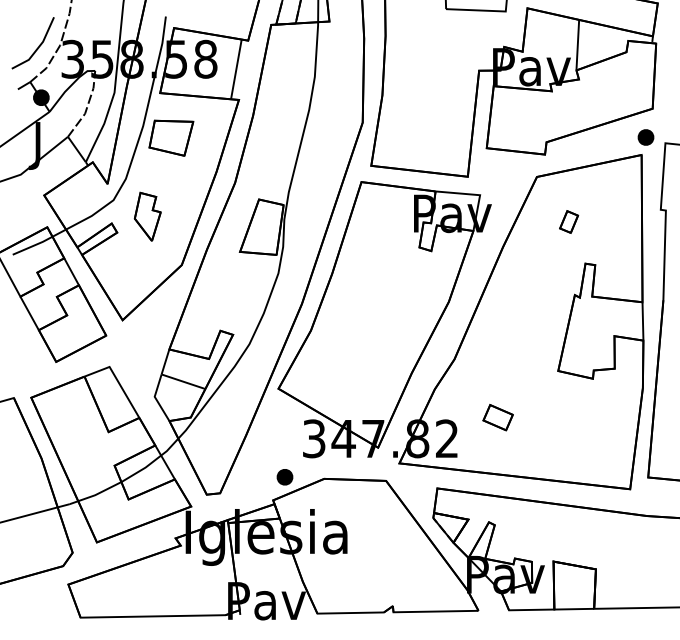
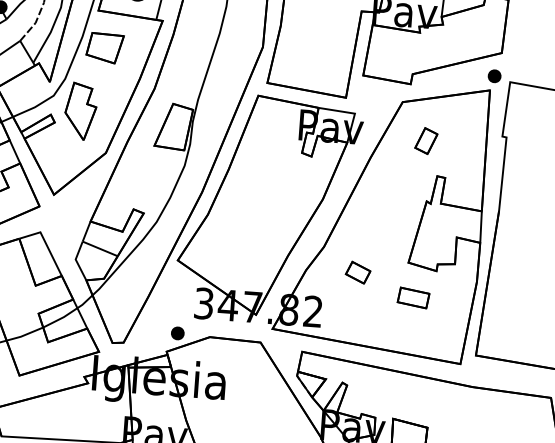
part: (147, 216) -> (80, 111), size x1.43
part: (568, 221) -> (425, 140), size x1.43
part: (567, 413) -> (413, 298), added
part: (497, 417) -> (357, 272), moved

